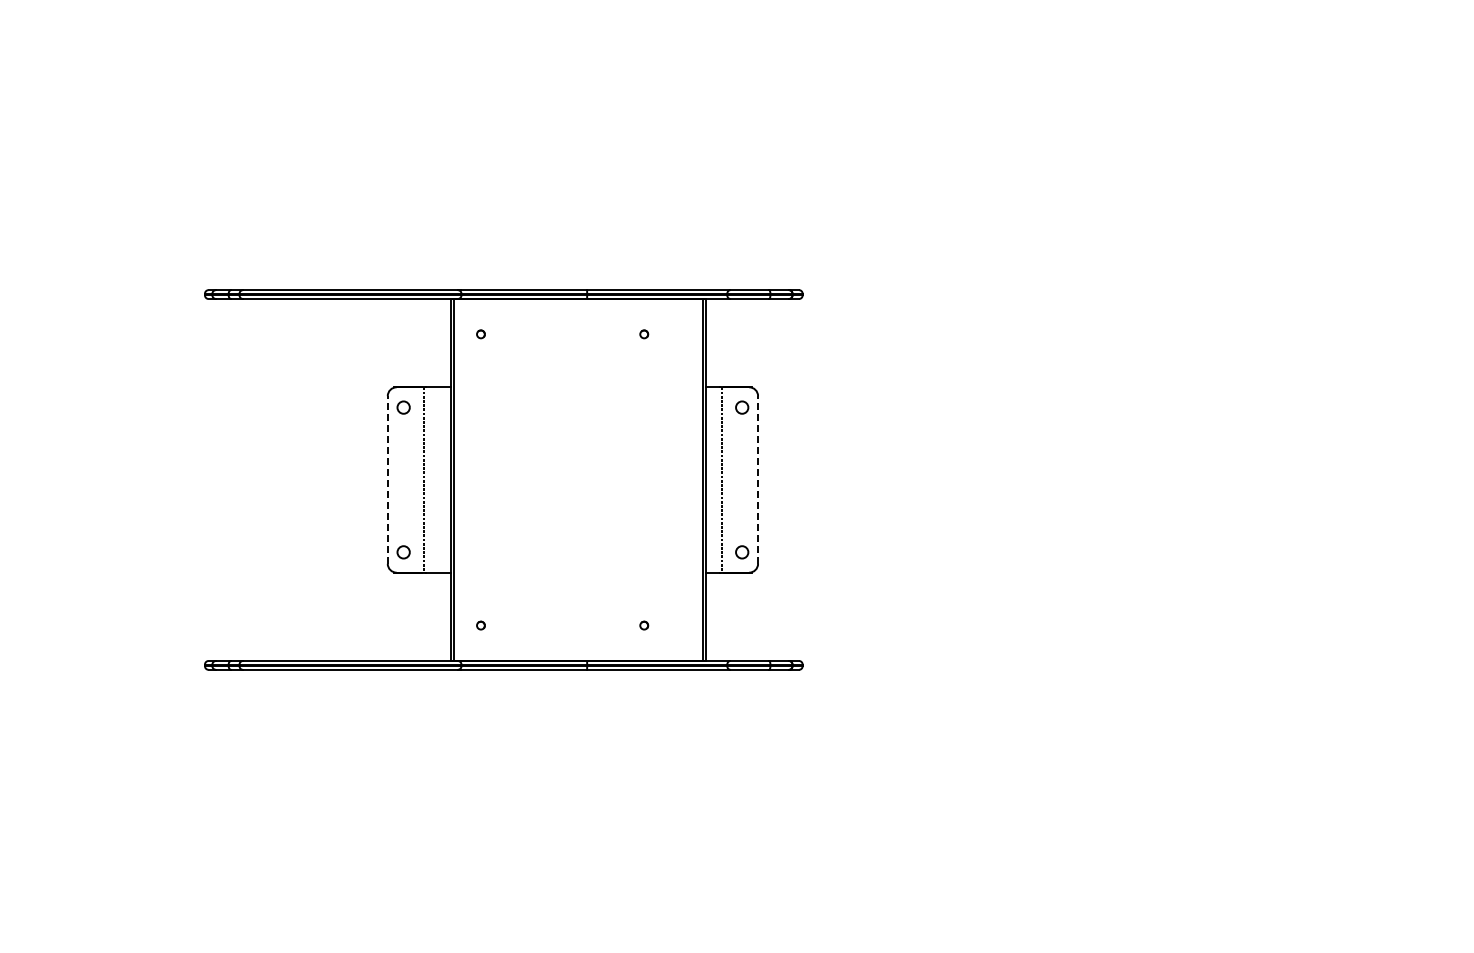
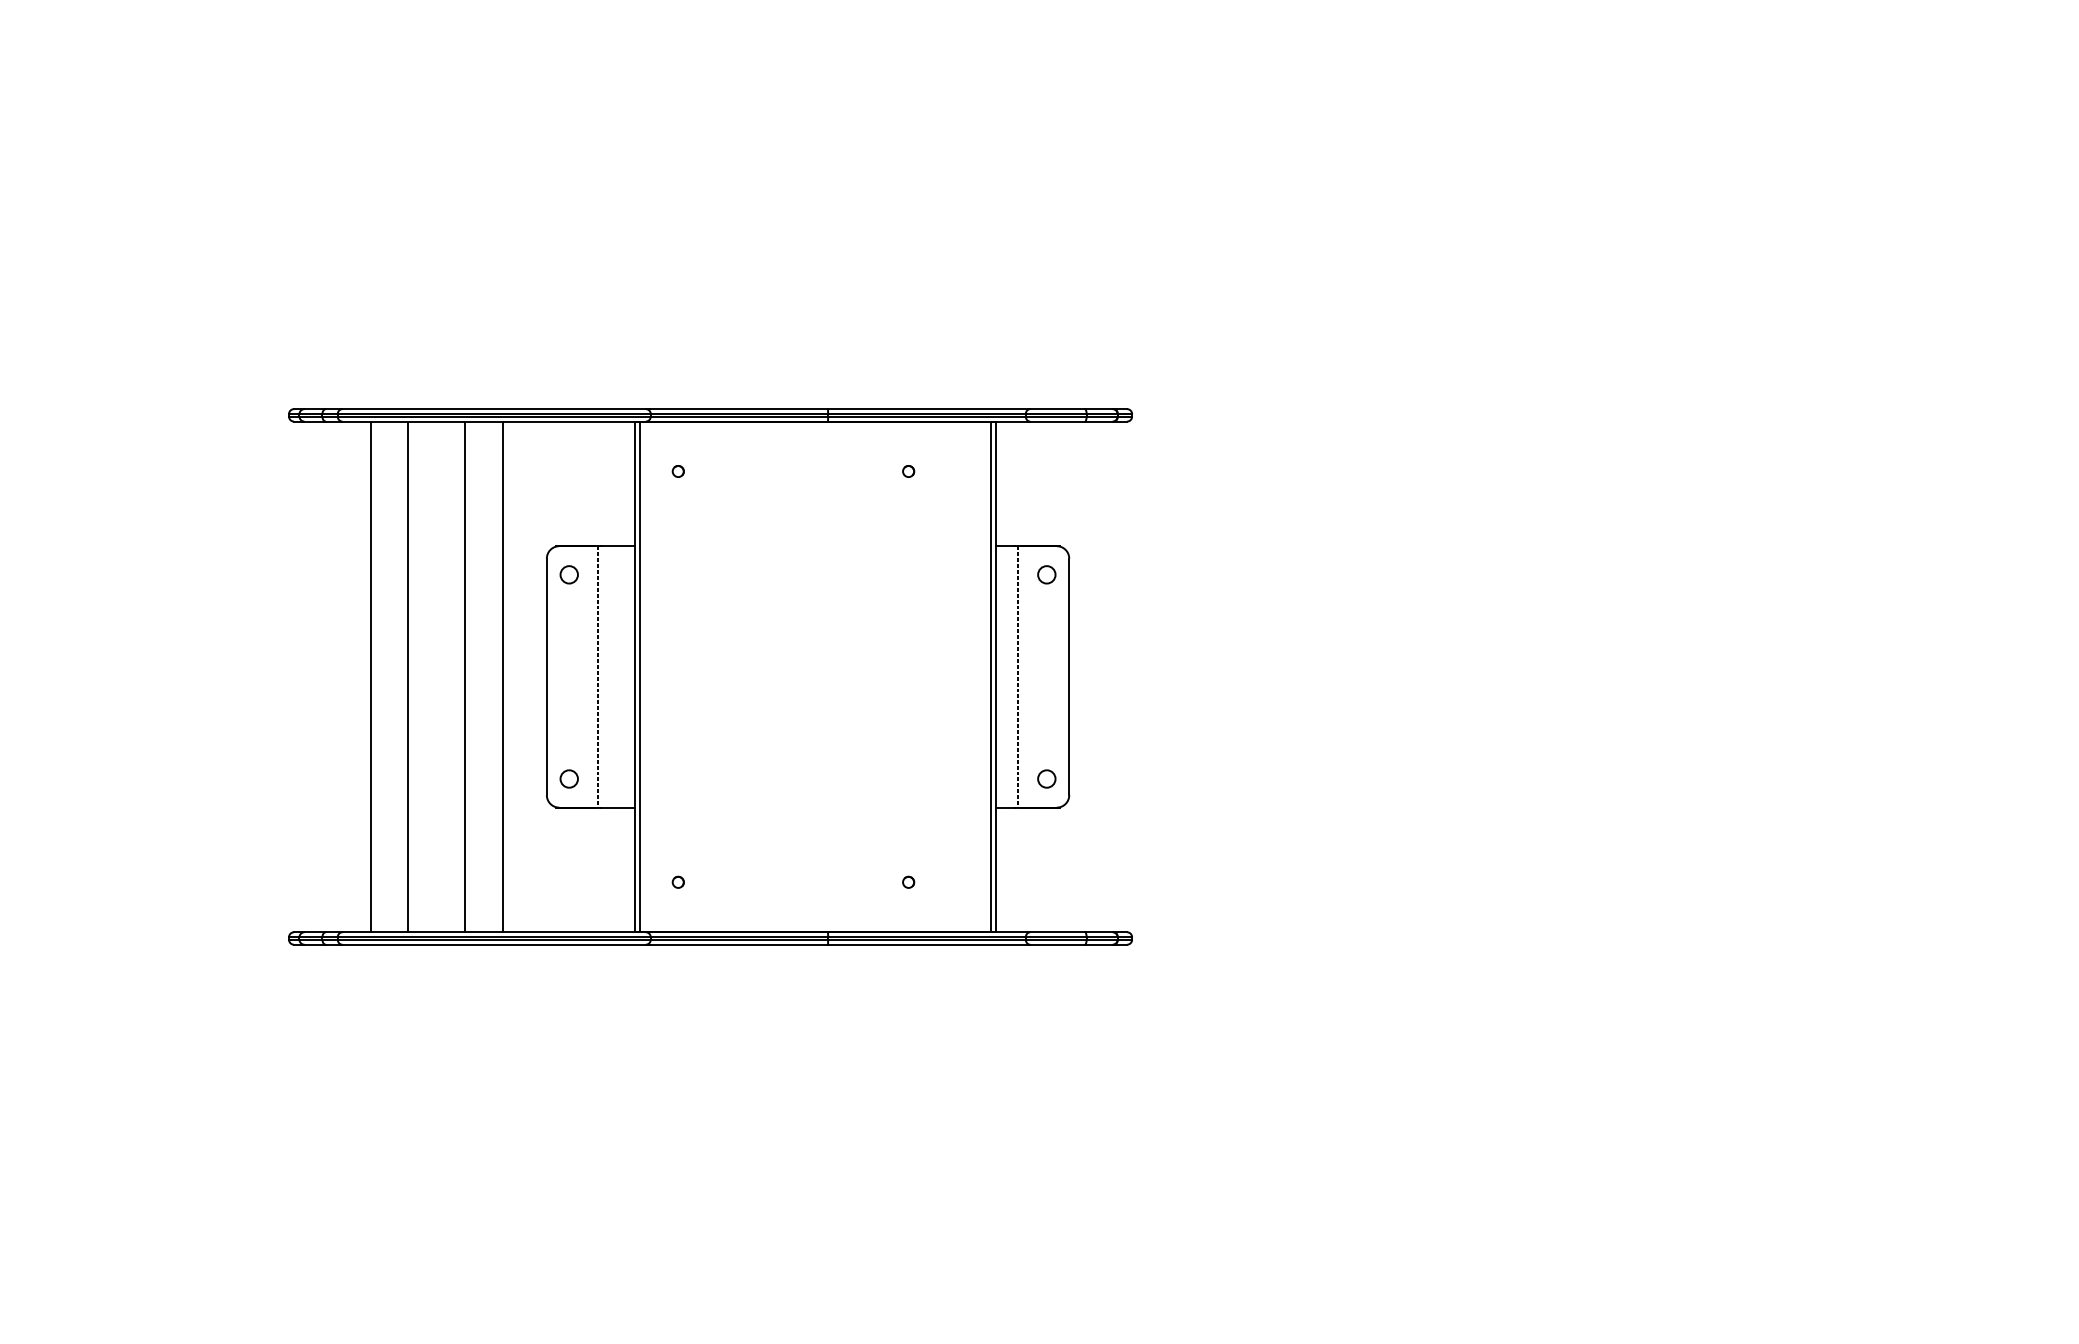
line: (262, 479) -> (370, 676), added
line: (289, 479) -> (408, 676), added
line: (330, 479) -> (466, 676), added
line: (356, 479) -> (502, 676), added
line: (387, 480) -> (546, 677), dashed -> solid
line: (758, 480) -> (1069, 677), dashed -> solid

